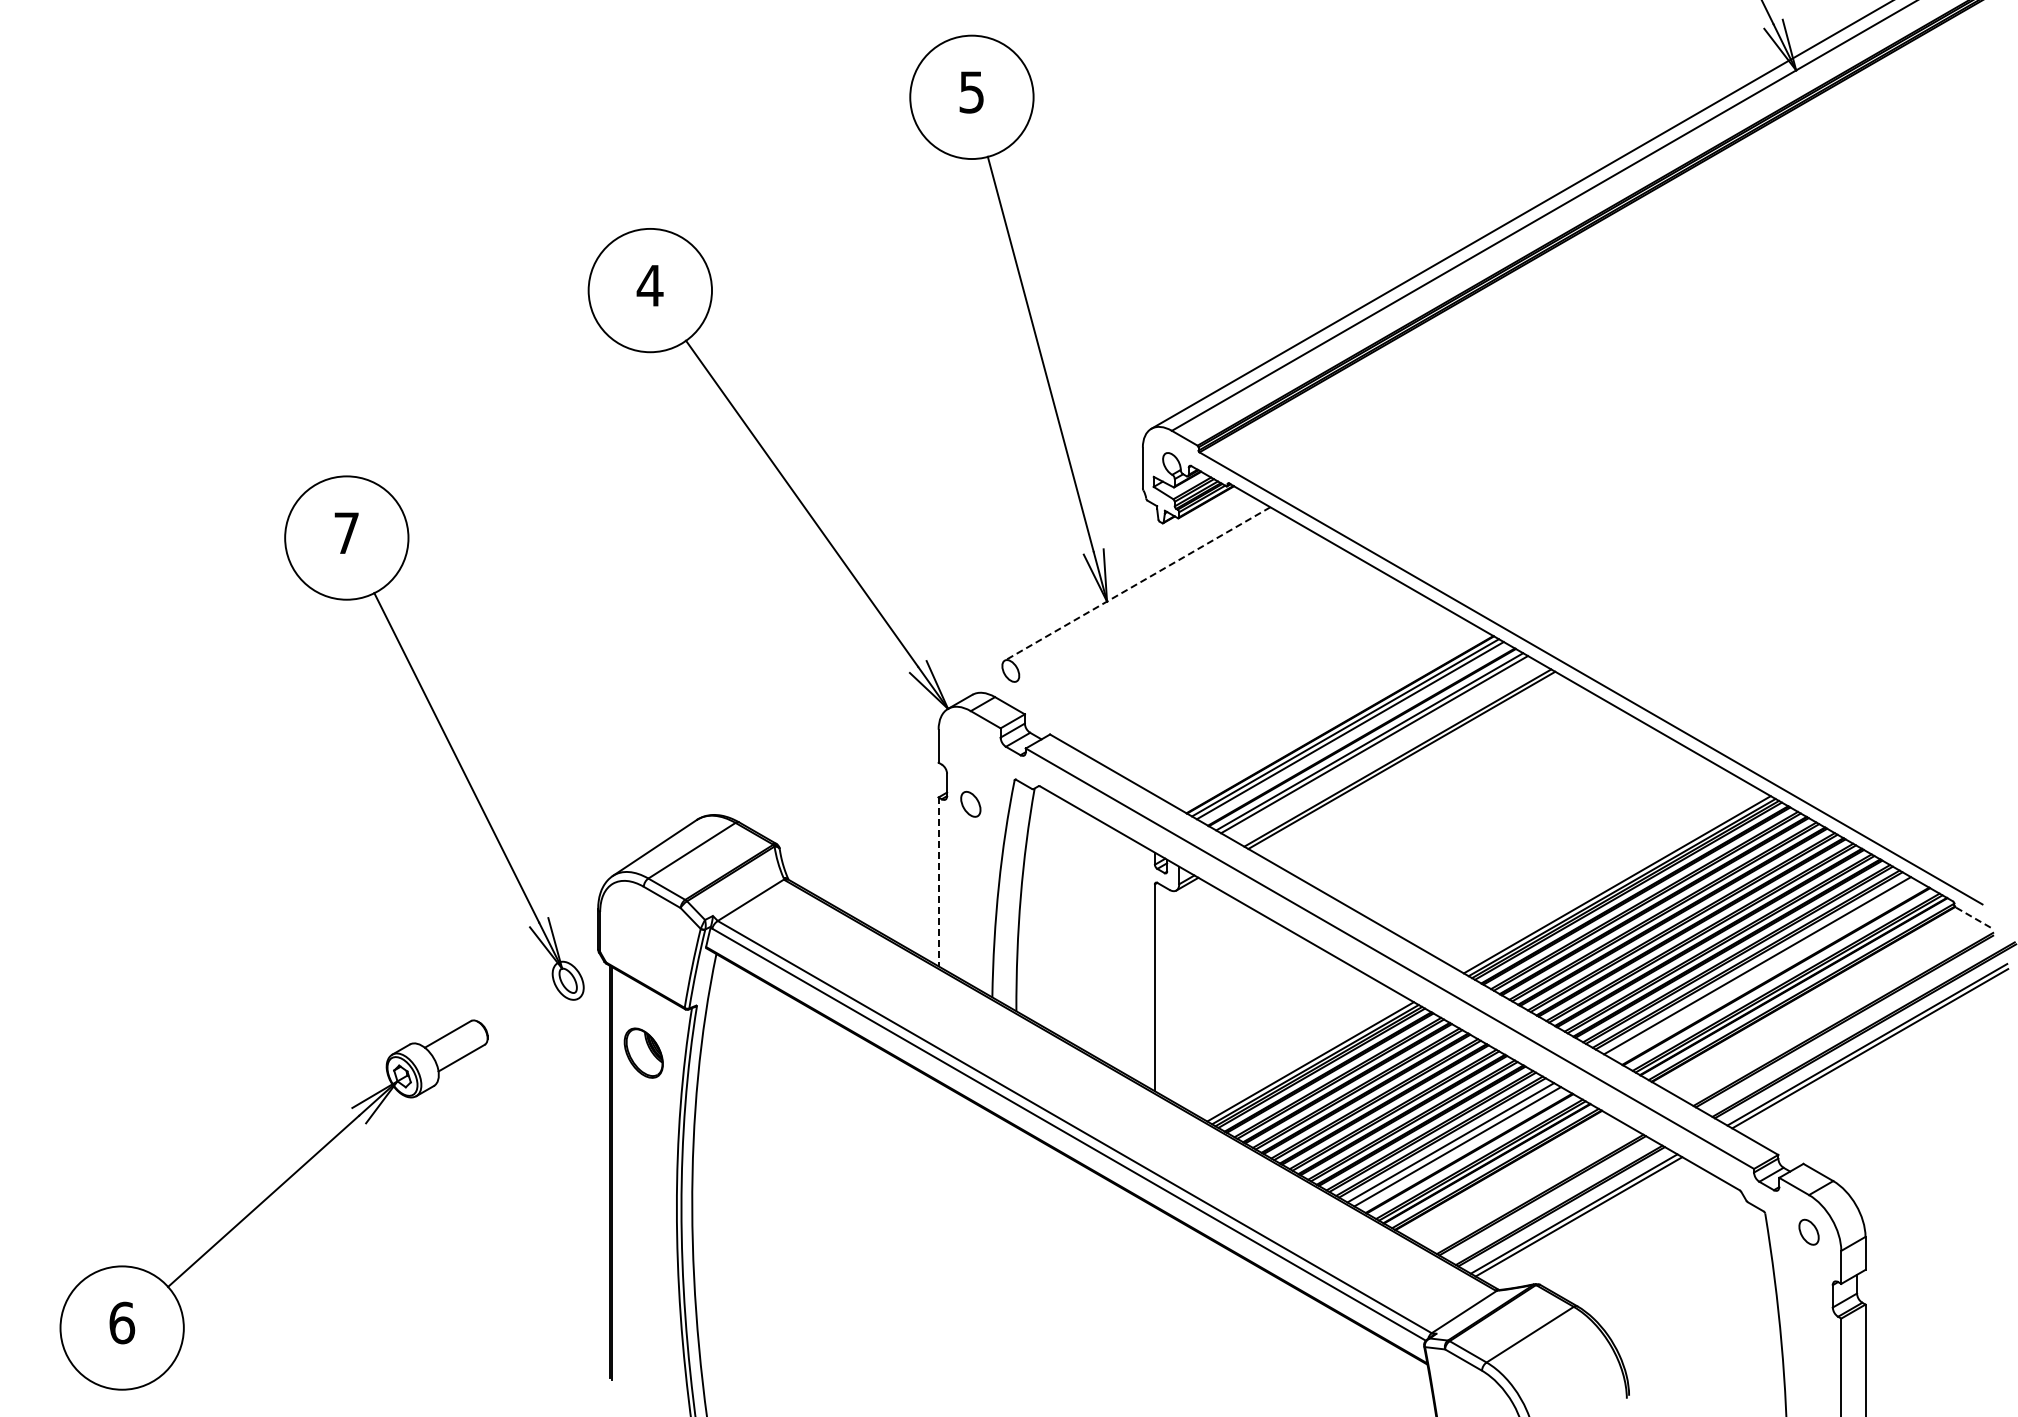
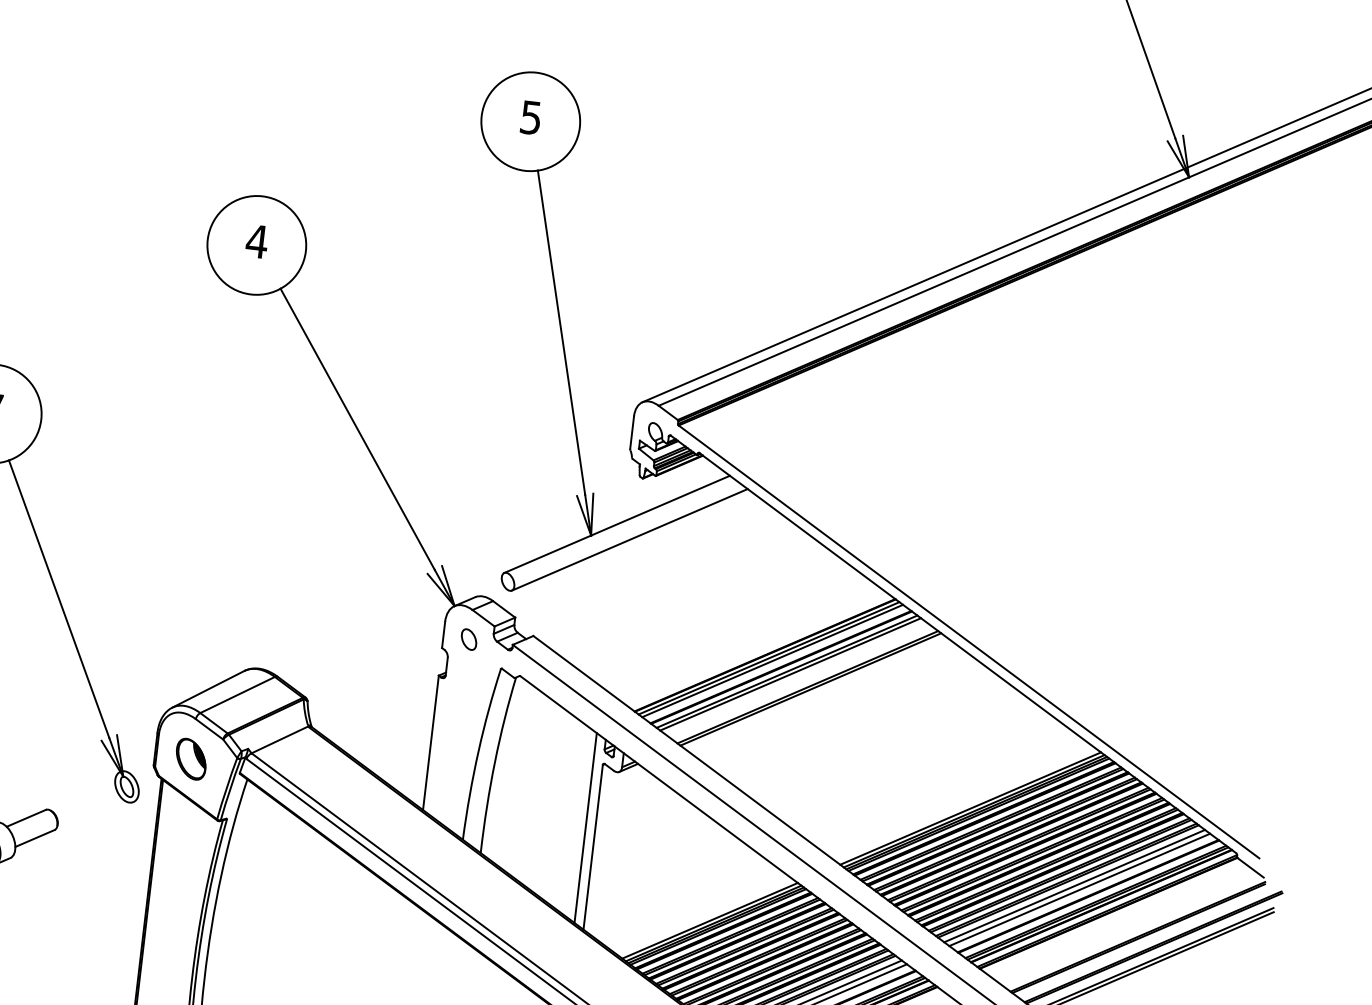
line: (1137, 584) -> (616, 524), dashed -> solid
line: (1155, 601) -> (629, 540), added
part: (970, 803) -> (468, 638), moved
line: (938, 882) -> (430, 743), dashed -> solid
line: (1972, 917) -> (1250, 867), dashed -> solid
line: (1142, 964) -> (585, 827), added
line: (1763, 969) -> (1079, 889), added
part: (643, 1052) -> (191, 758), moved

